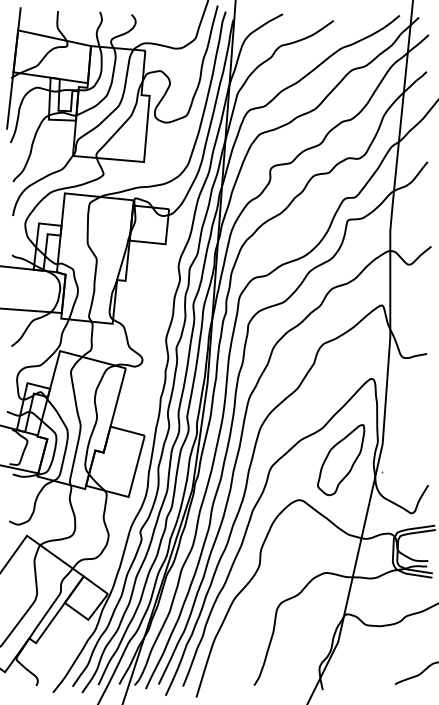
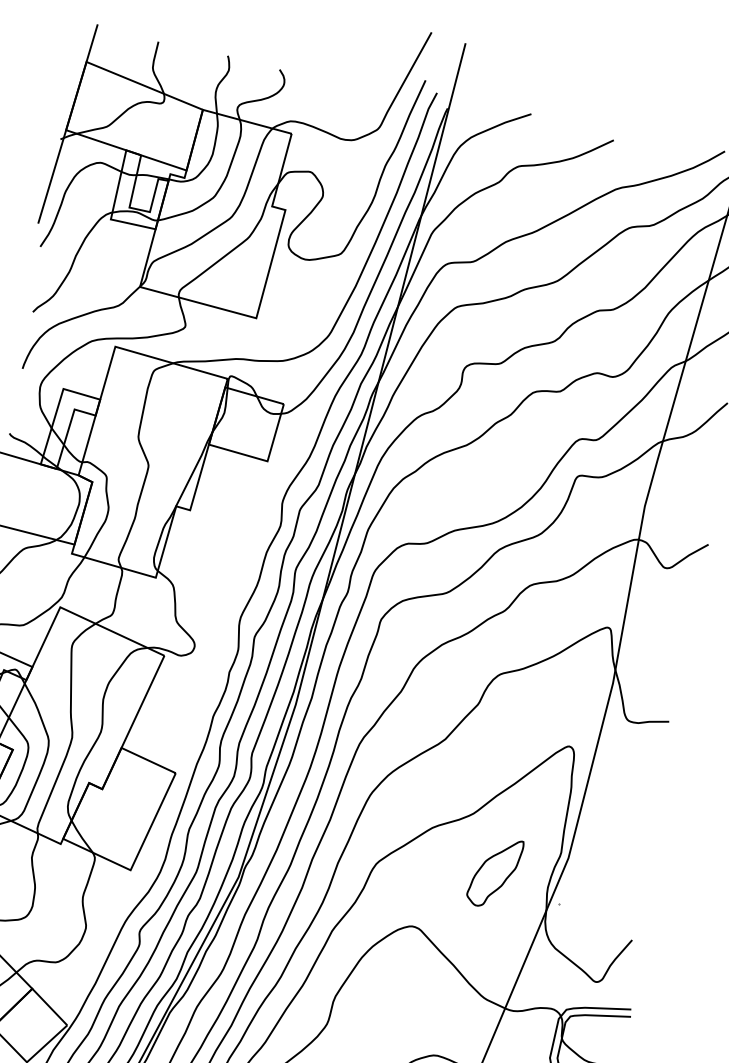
part: (341, 460) -> (495, 873), size x0.6

